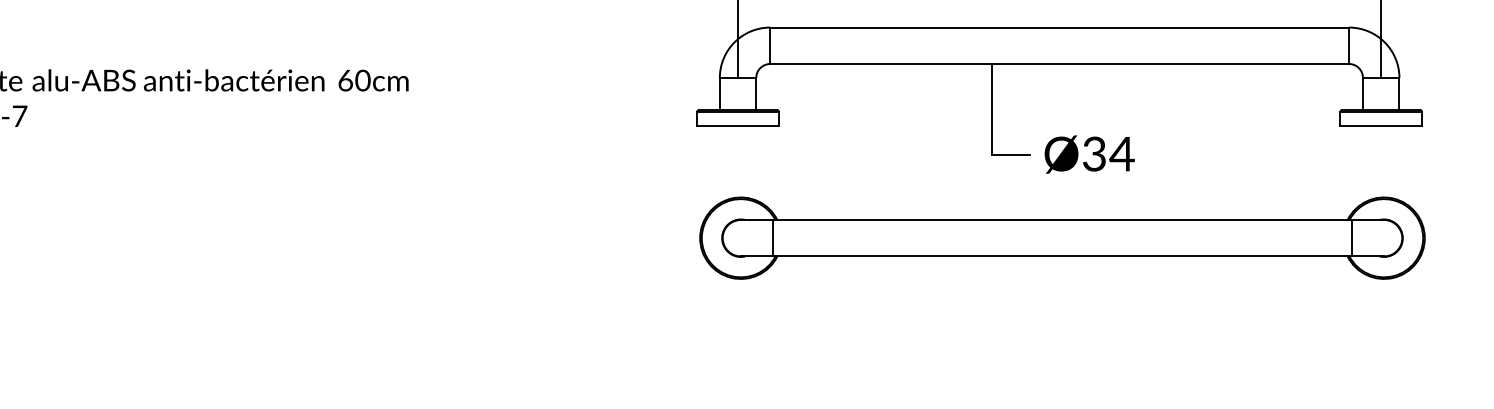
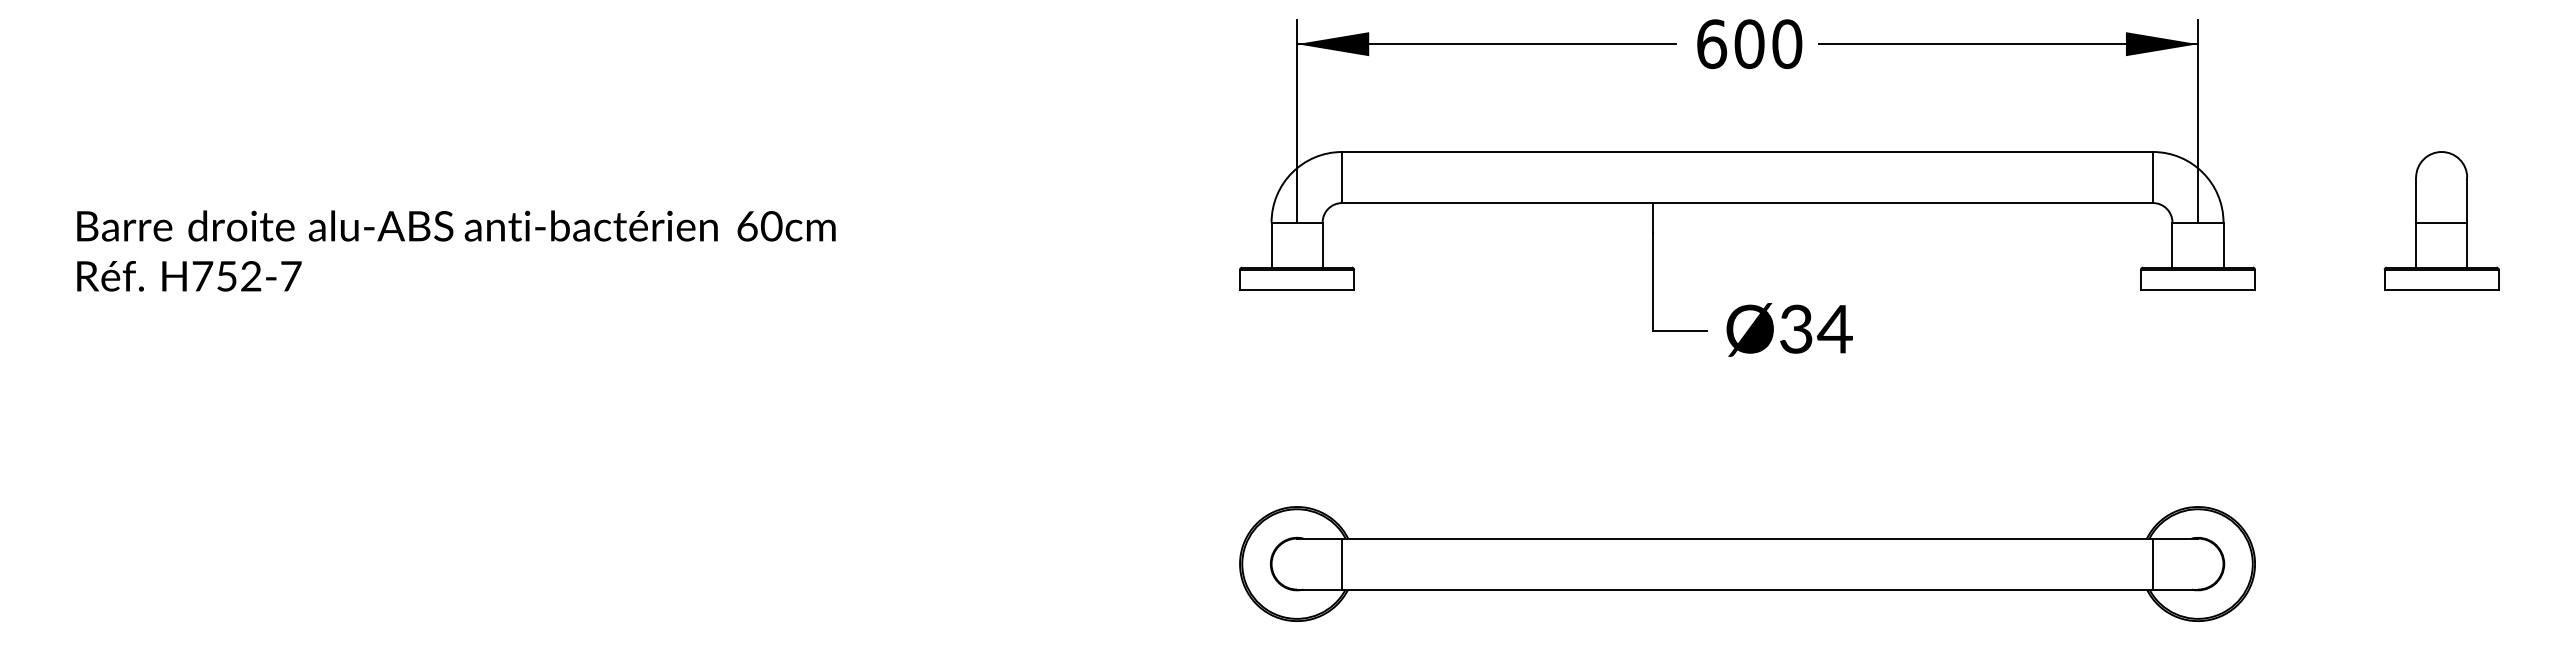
part: (1062, 237) -> (1747, 563), moved

